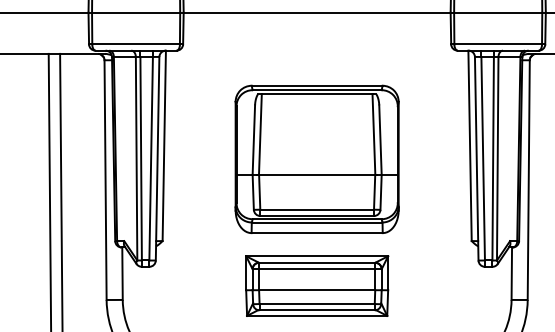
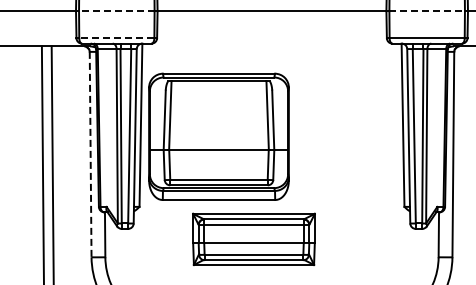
line: (135, 13) -> (116, 11), solid -> dashed
line: (498, 13) -> (427, 11), solid -> dashed
line: (135, 44) -> (116, 38), solid -> dashed
part: (316, 158) -> (218, 136), moved
line: (105, 180) -> (90, 154), solid -> dashed
part: (316, 285) -> (253, 238), moved

